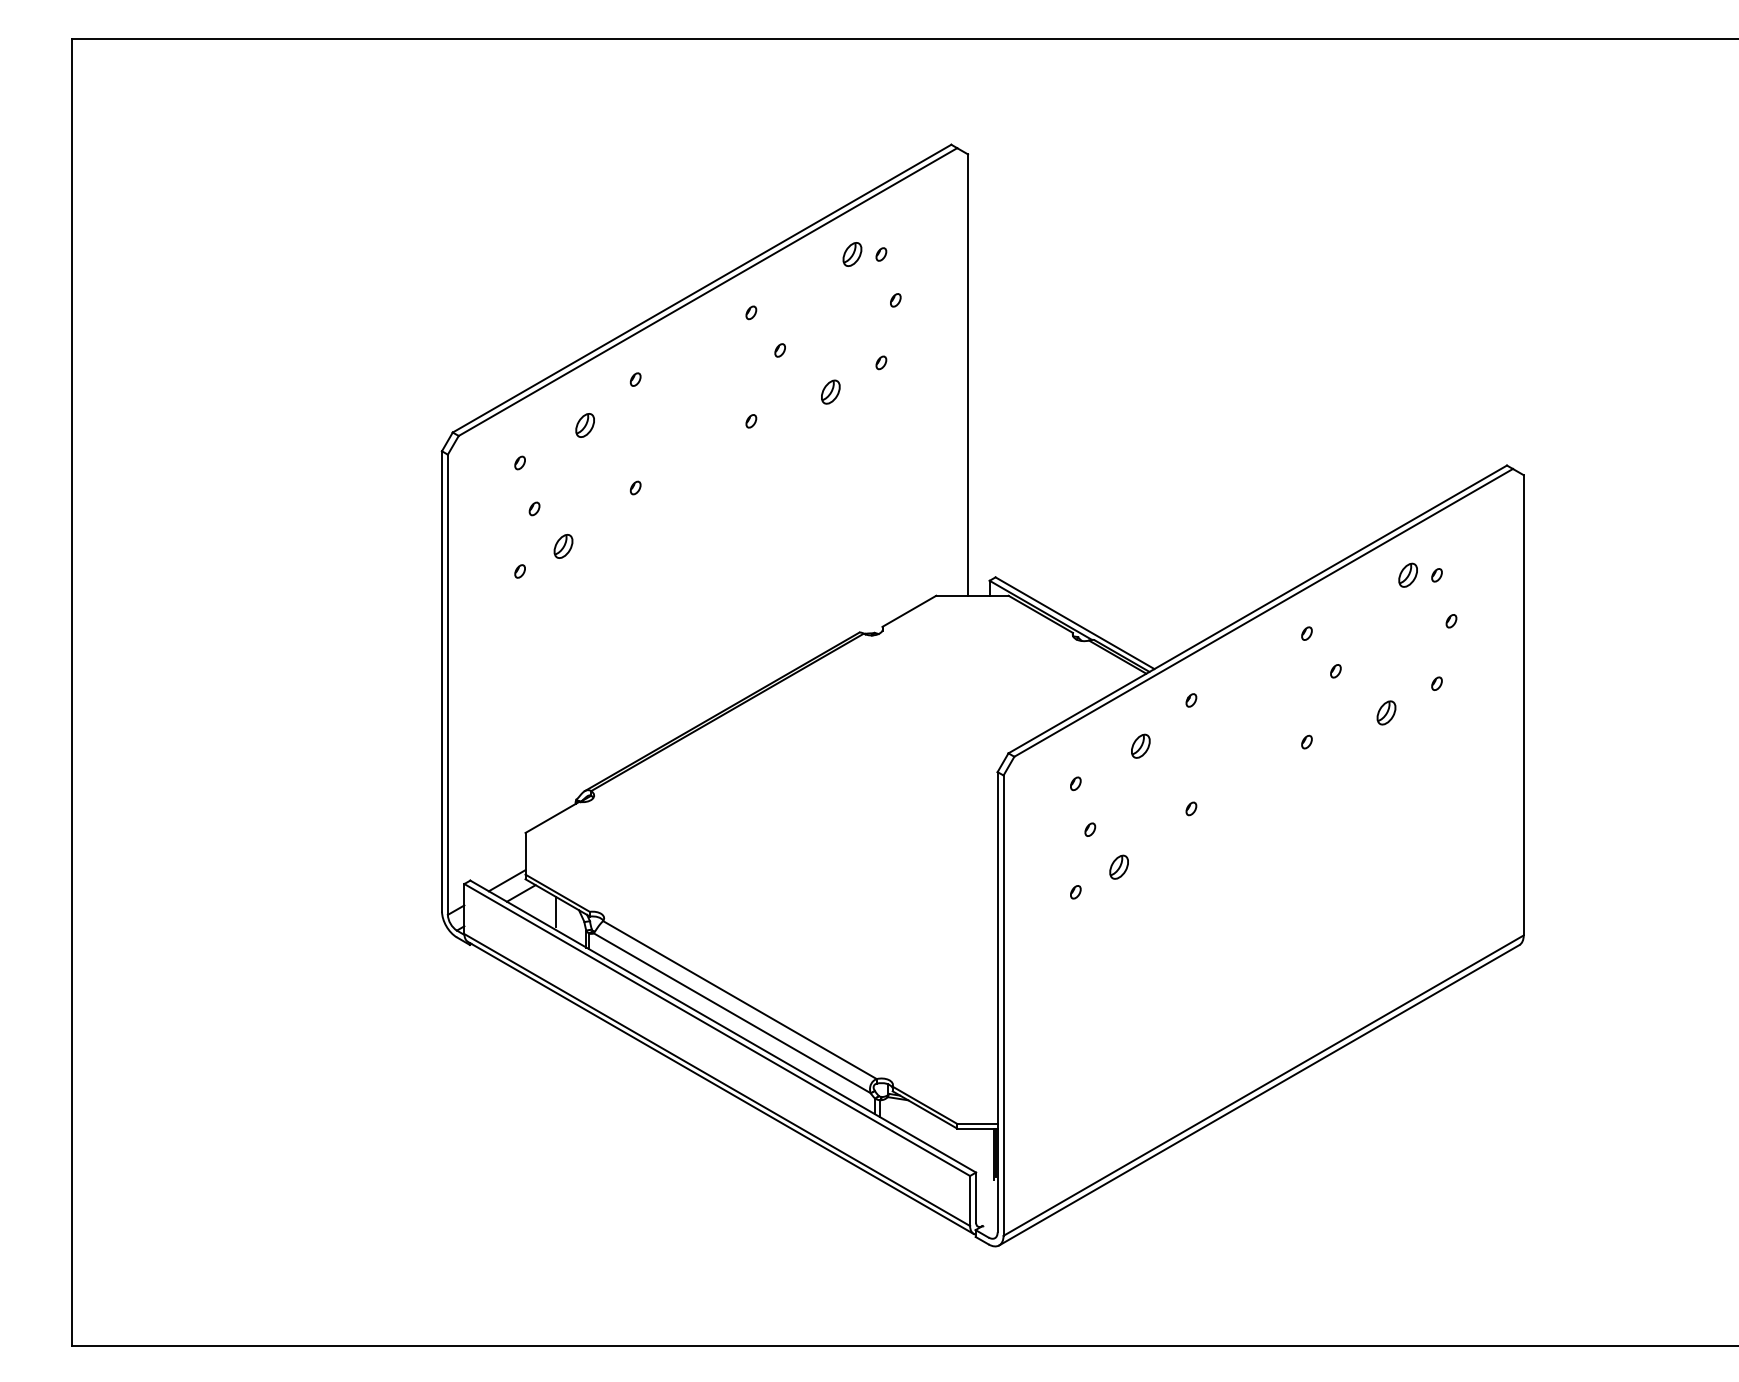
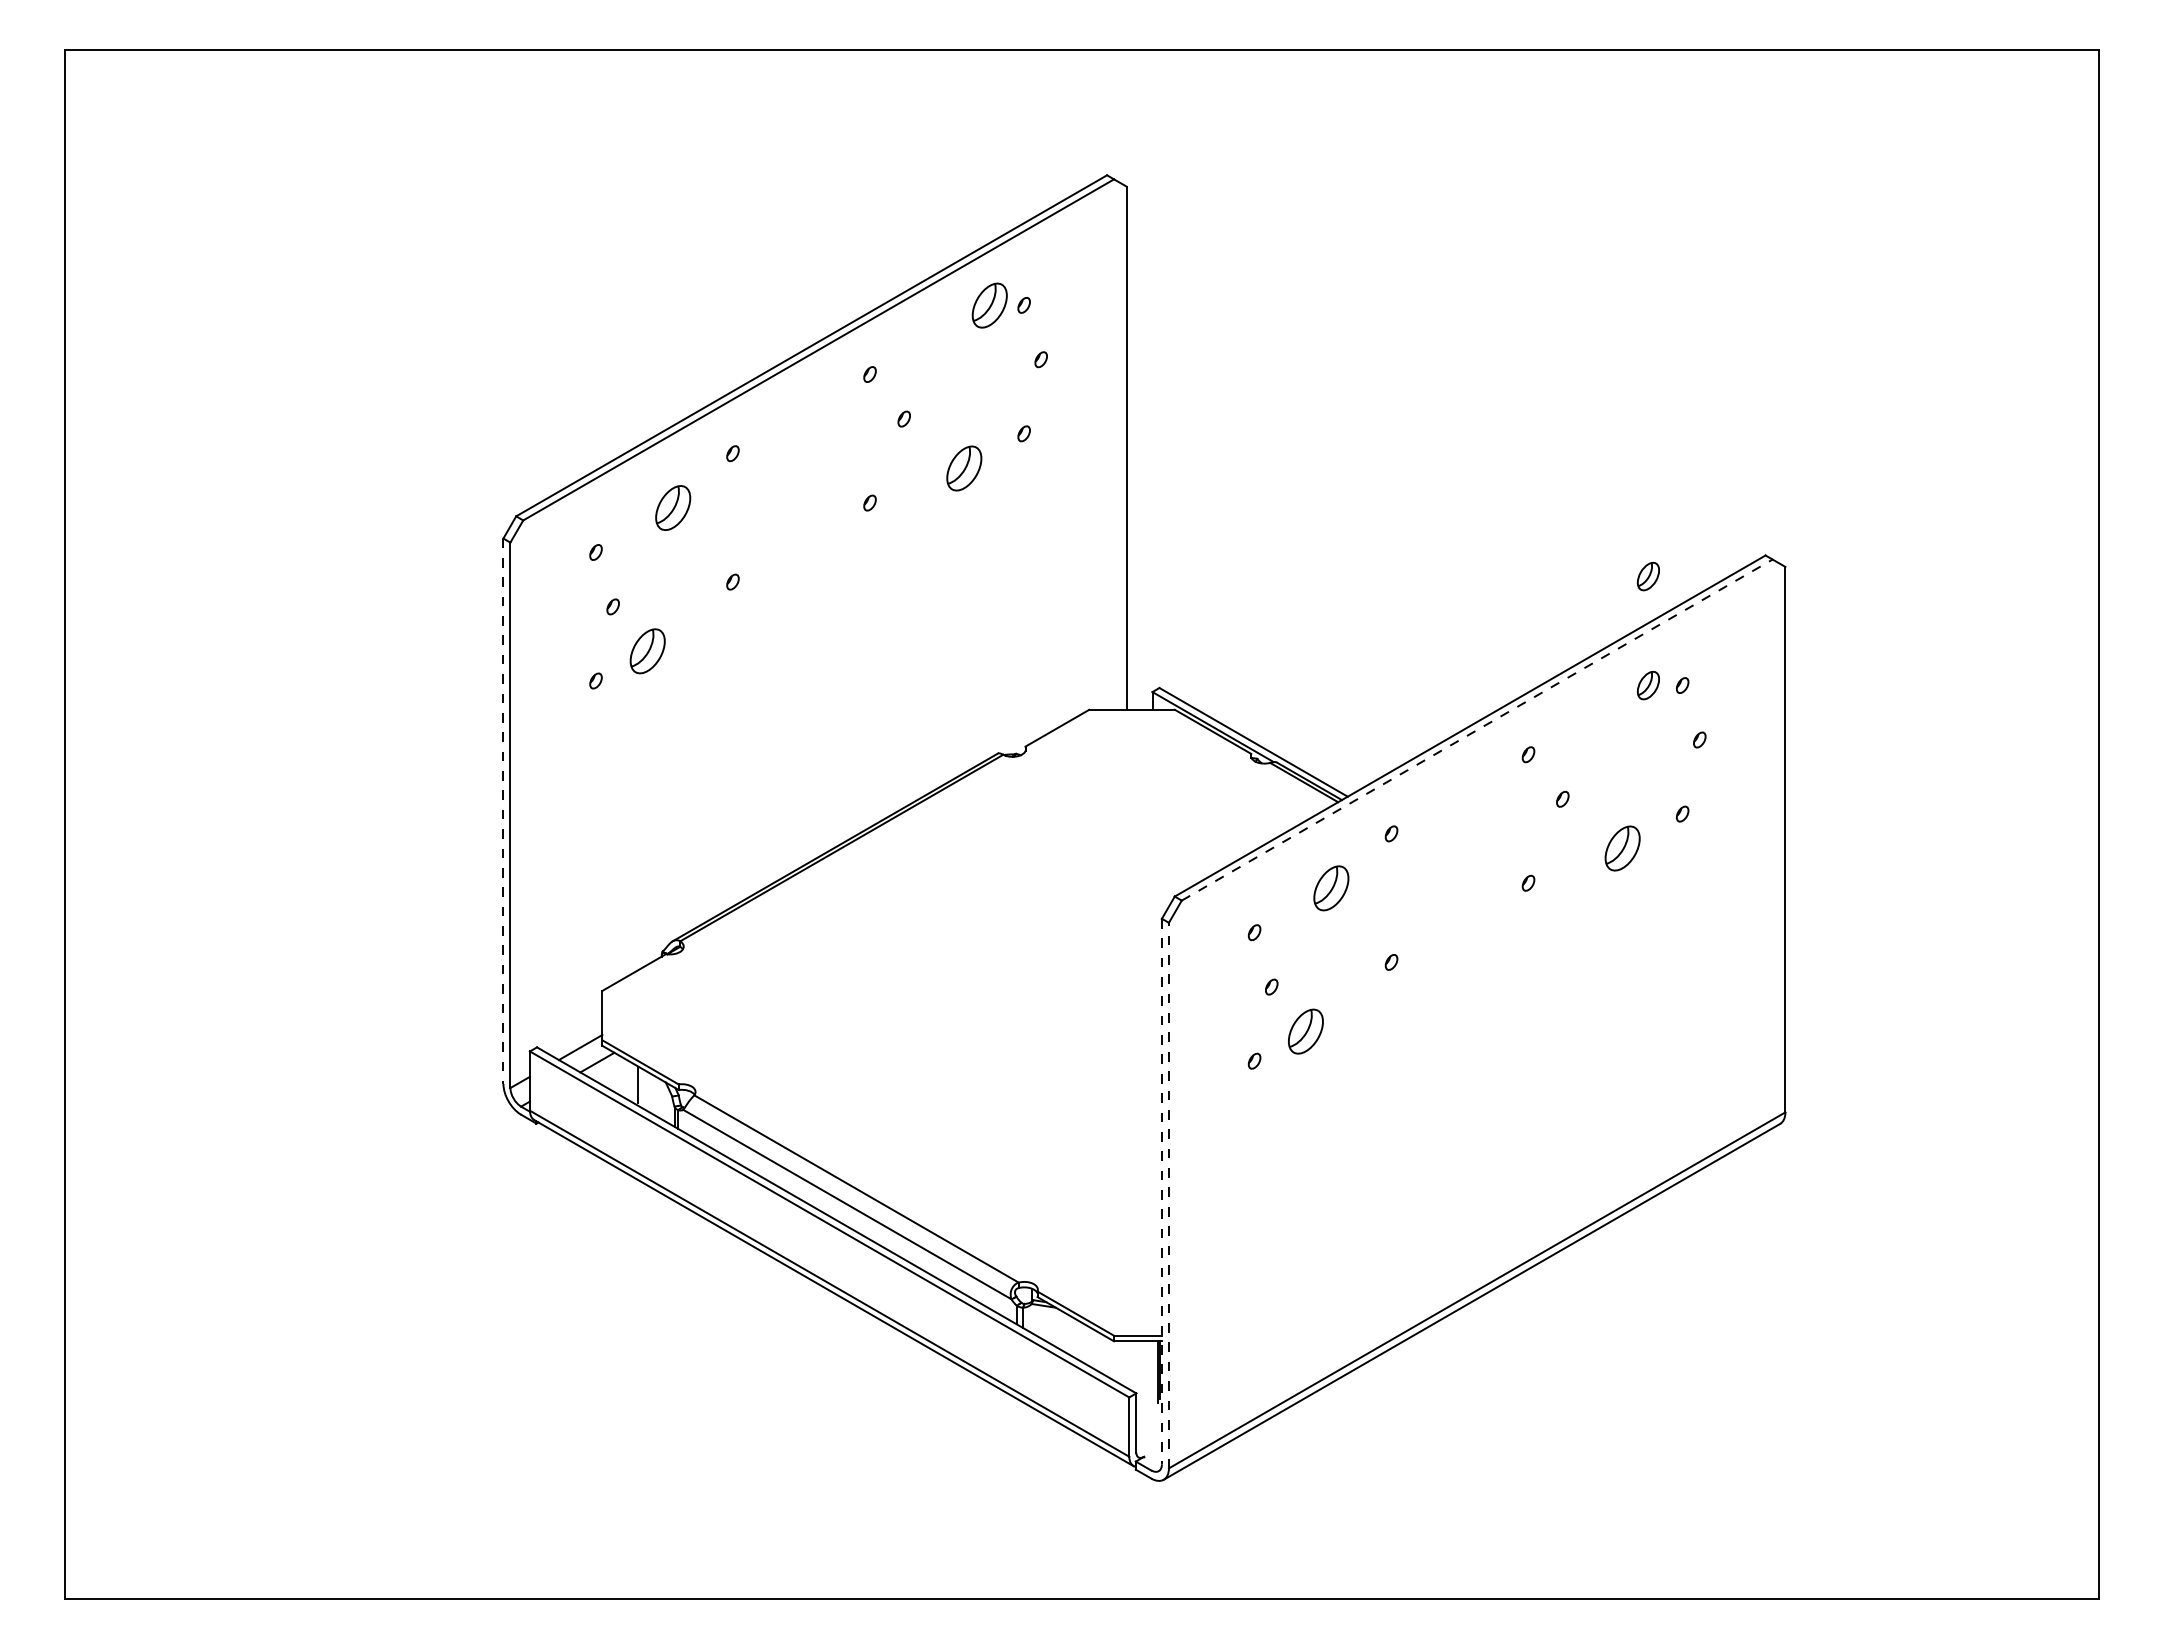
part: (852, 253) -> (989, 304), size x1.6
part: (830, 392) -> (963, 468), size x1.6
part: (584, 425) -> (672, 507), size x1.6
part: (1407, 483) -> (1647, 576), added
part: (562, 546) -> (646, 651), size x1.6
line: (1263, 612) -> (1477, 729), solid -> dashed
line: (442, 681) -> (503, 811), solid -> dashed
part: (1386, 712) -> (1622, 848), size x1.6
part: (1140, 745) -> (1331, 887), size x1.6
part: (1118, 867) -> (1305, 1031), size x1.6
line: (997, 1002) -> (1161, 1191), solid -> dashed
line: (1003, 1005) -> (1168, 1195), solid -> dashed

